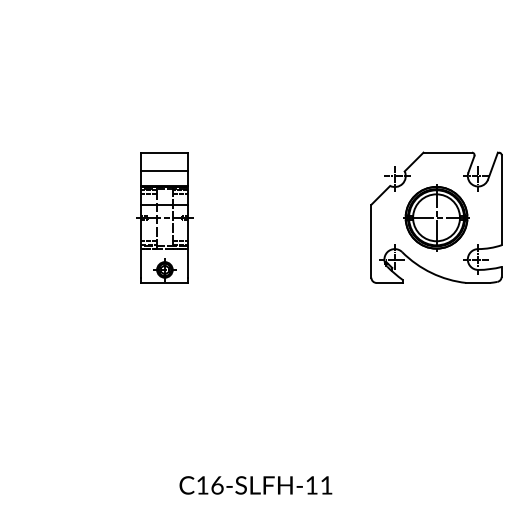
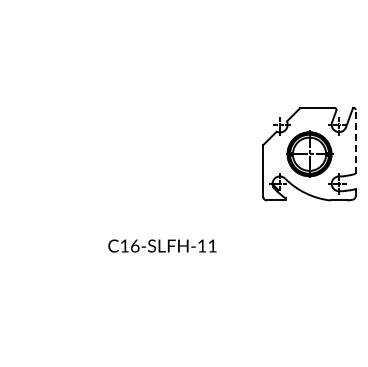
line: (501, 199) -> (355, 141), solid -> dashed
part: (164, 216) -> (116, 153), removed
text: (255, 484) -> (162, 245), moved

